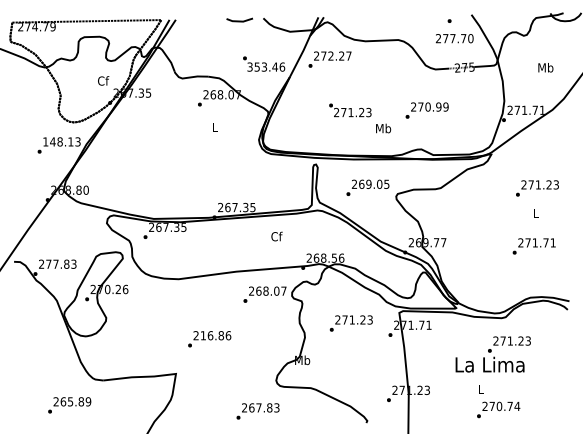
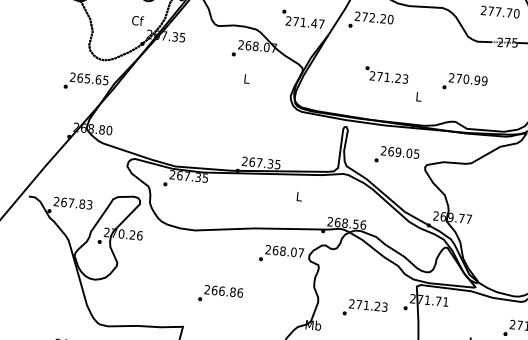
text: (348, 55) -> (390, 18), 272.27 -> 272.20
text: (266, 66) -> (305, 22), 353.46 -> 271.47
text: (383, 128) -> (418, 96), Mb -> L
text: (61, 141) -> (89, 78), 148.13 -> 265.65
text: (276, 236) -> (299, 196), Cf -> L
text: (48, 263) -> (63, 201), 277.83 -> 267.83
text: (350, 323) -> (364, 308), moved
text: (203, 335) -> (214, 290), 216.86 -> 266.86

